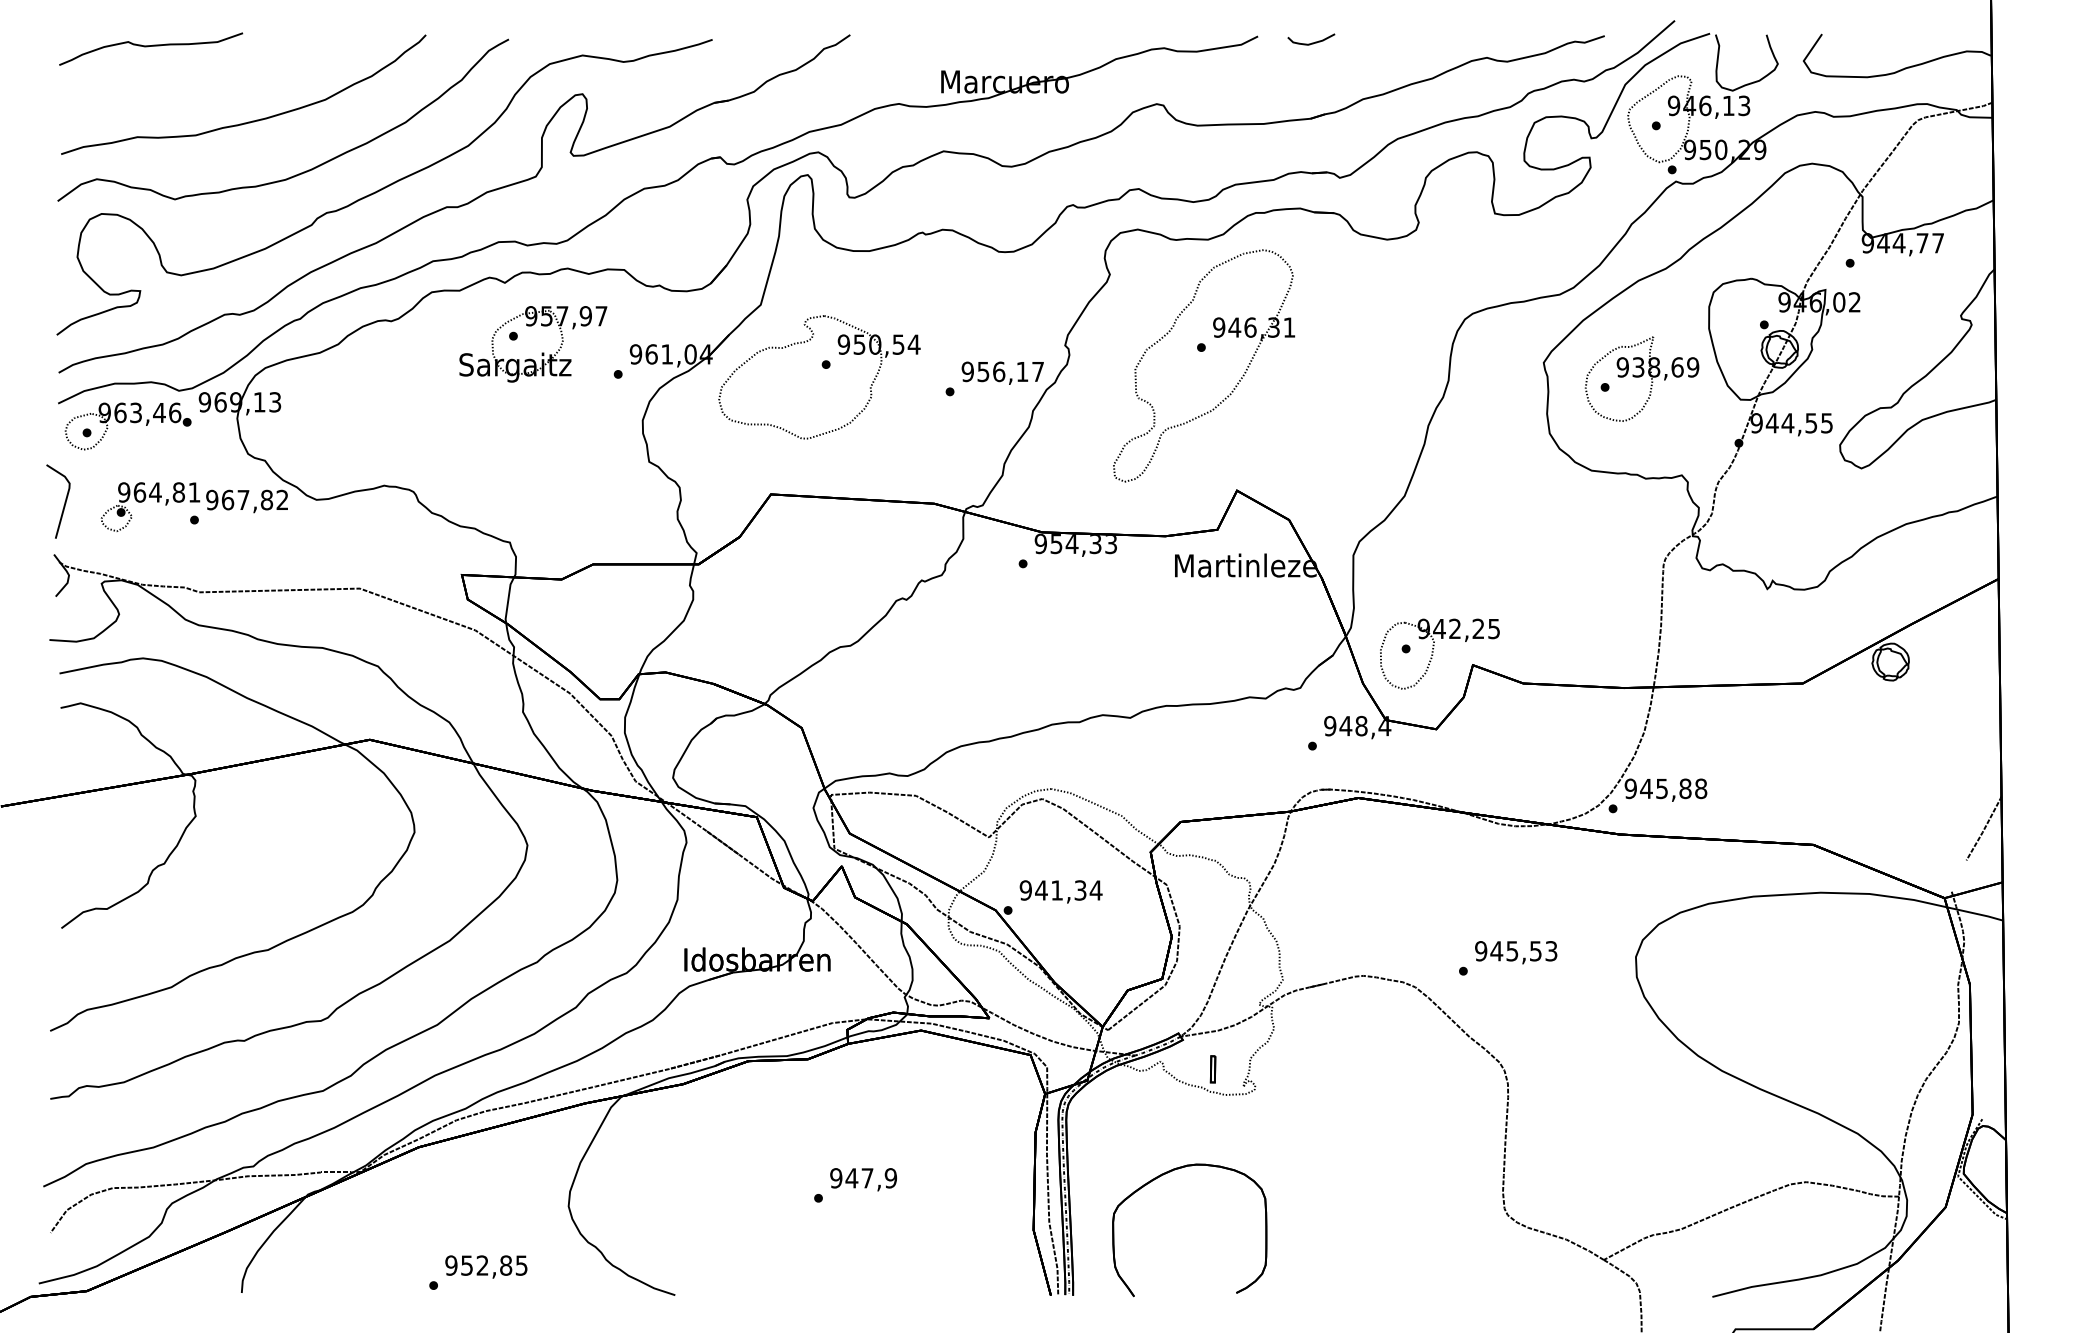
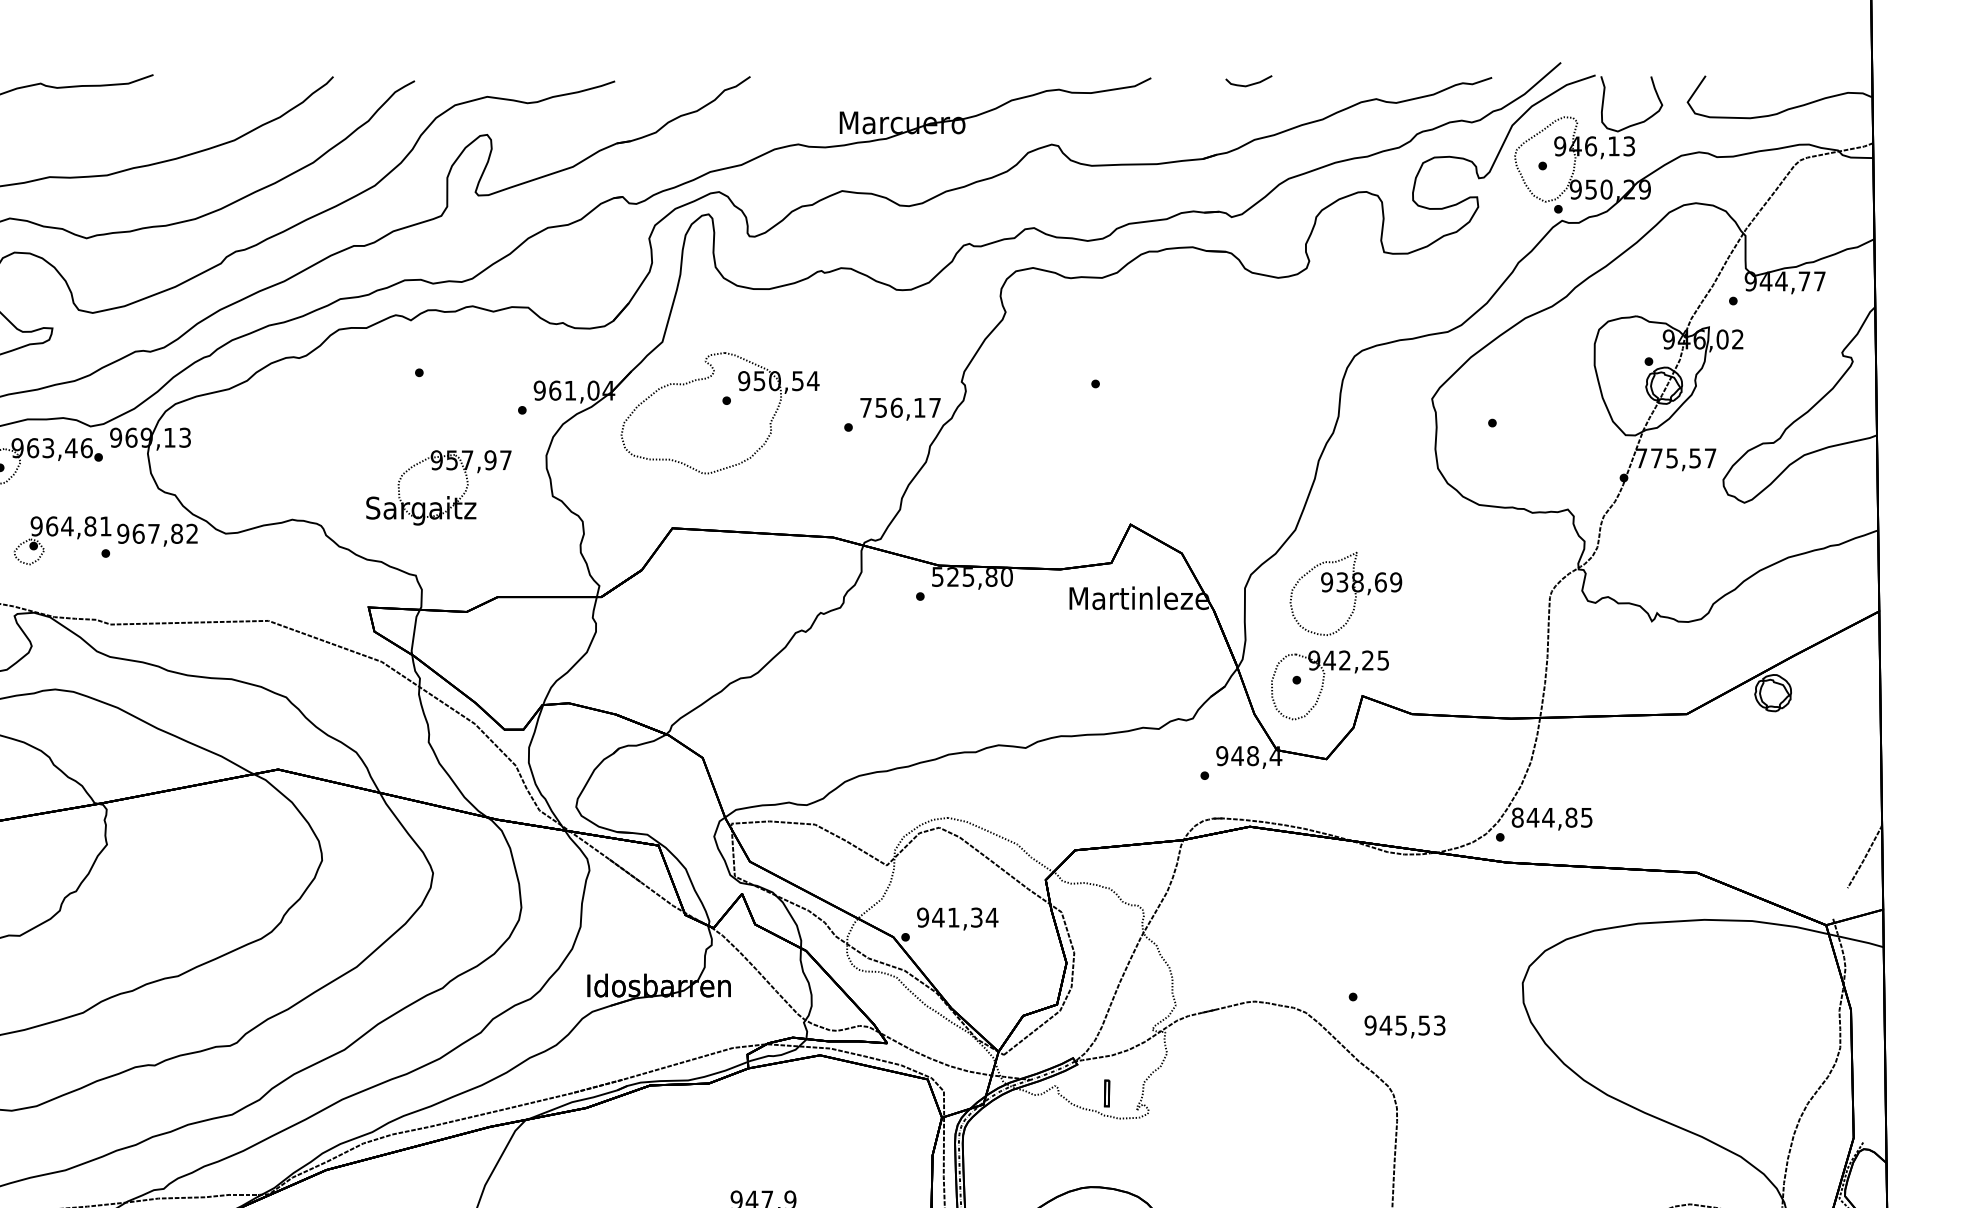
curve: (1311, 42) -> (1249, 84), moved
part: (1214, 337) -> (1108, 374), removed
part: (542, 352) -> (447, 495), moved
text: (967, 371) -> (865, 407), 956,17 -> 756,17
part: (1641, 378) -> (1345, 593), moved
text: (1791, 423) -> (1675, 458), 944,55 -> 775,57
text: (1075, 543) -> (971, 576), 954,33 -> 525,80
text: (1665, 788) -> (1551, 817), 945,88 -> 844,85
text: (1516, 952) -> (1405, 1026), moved

